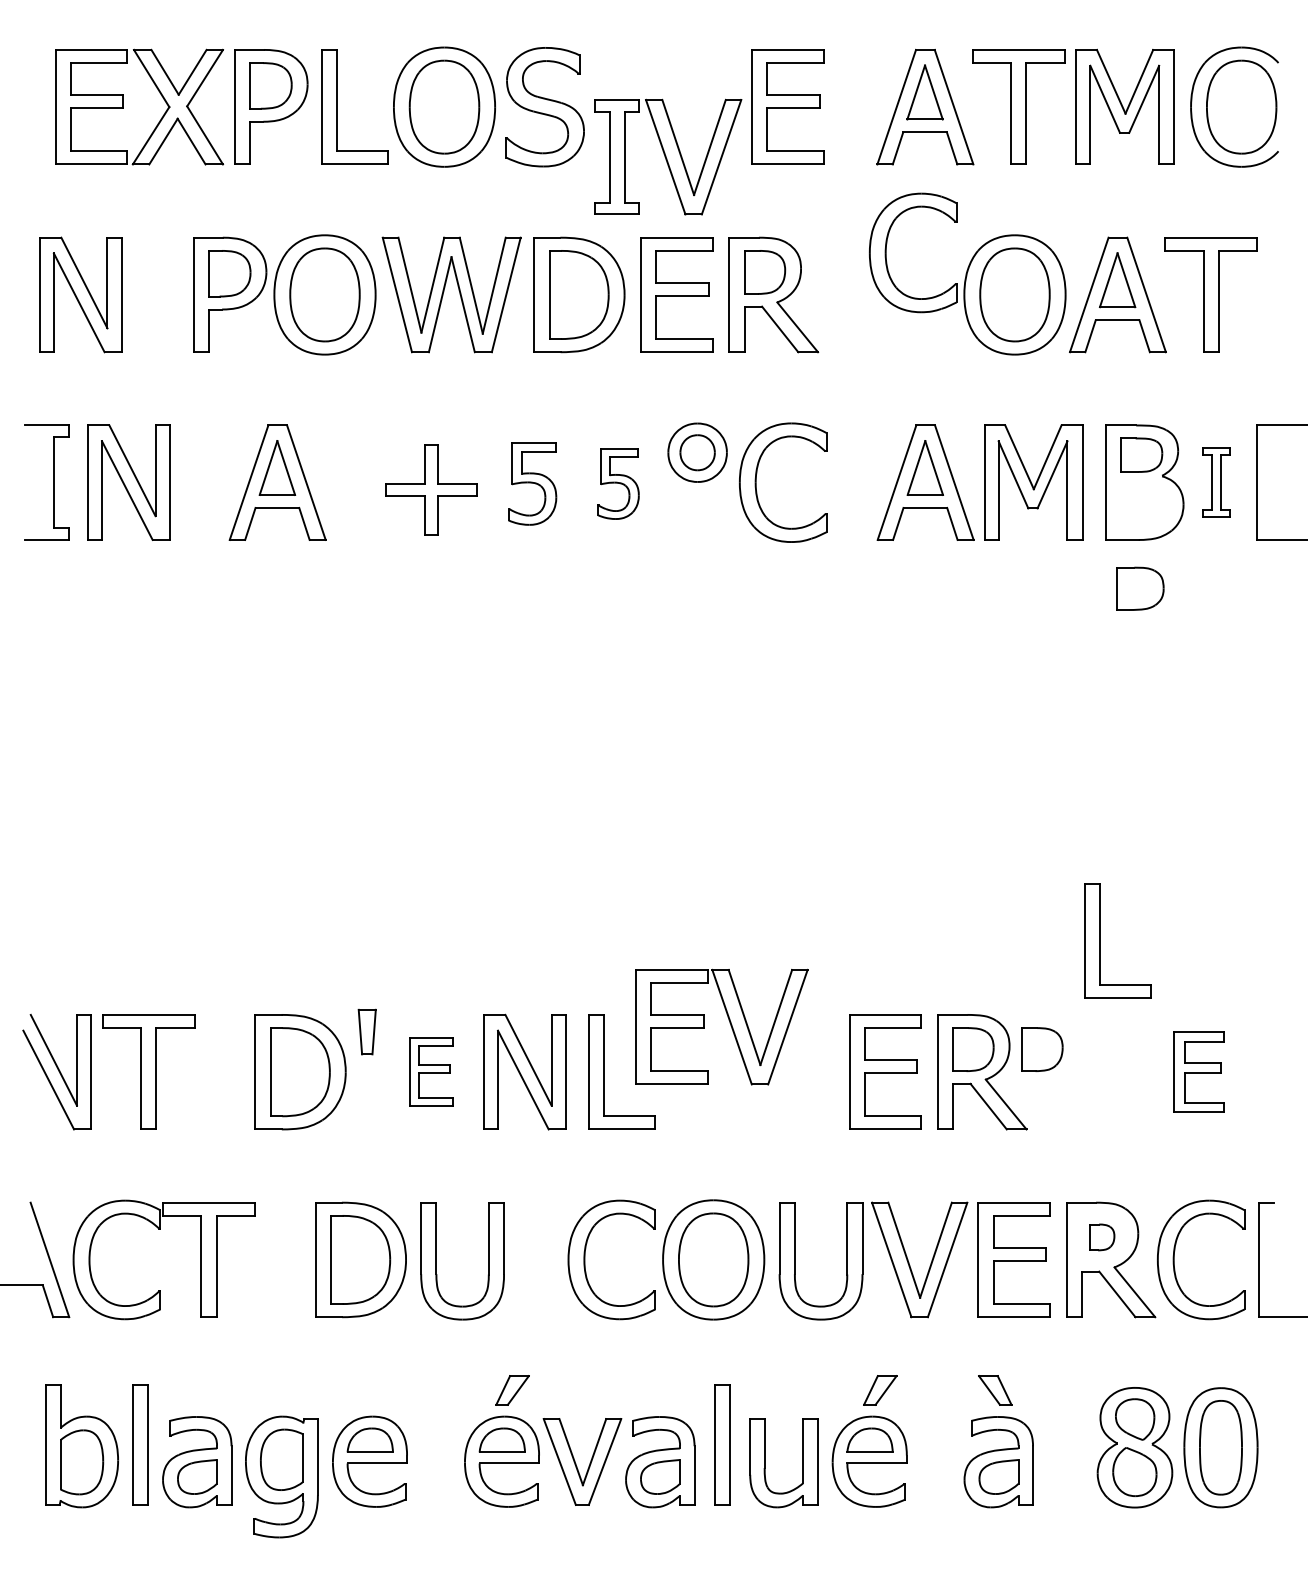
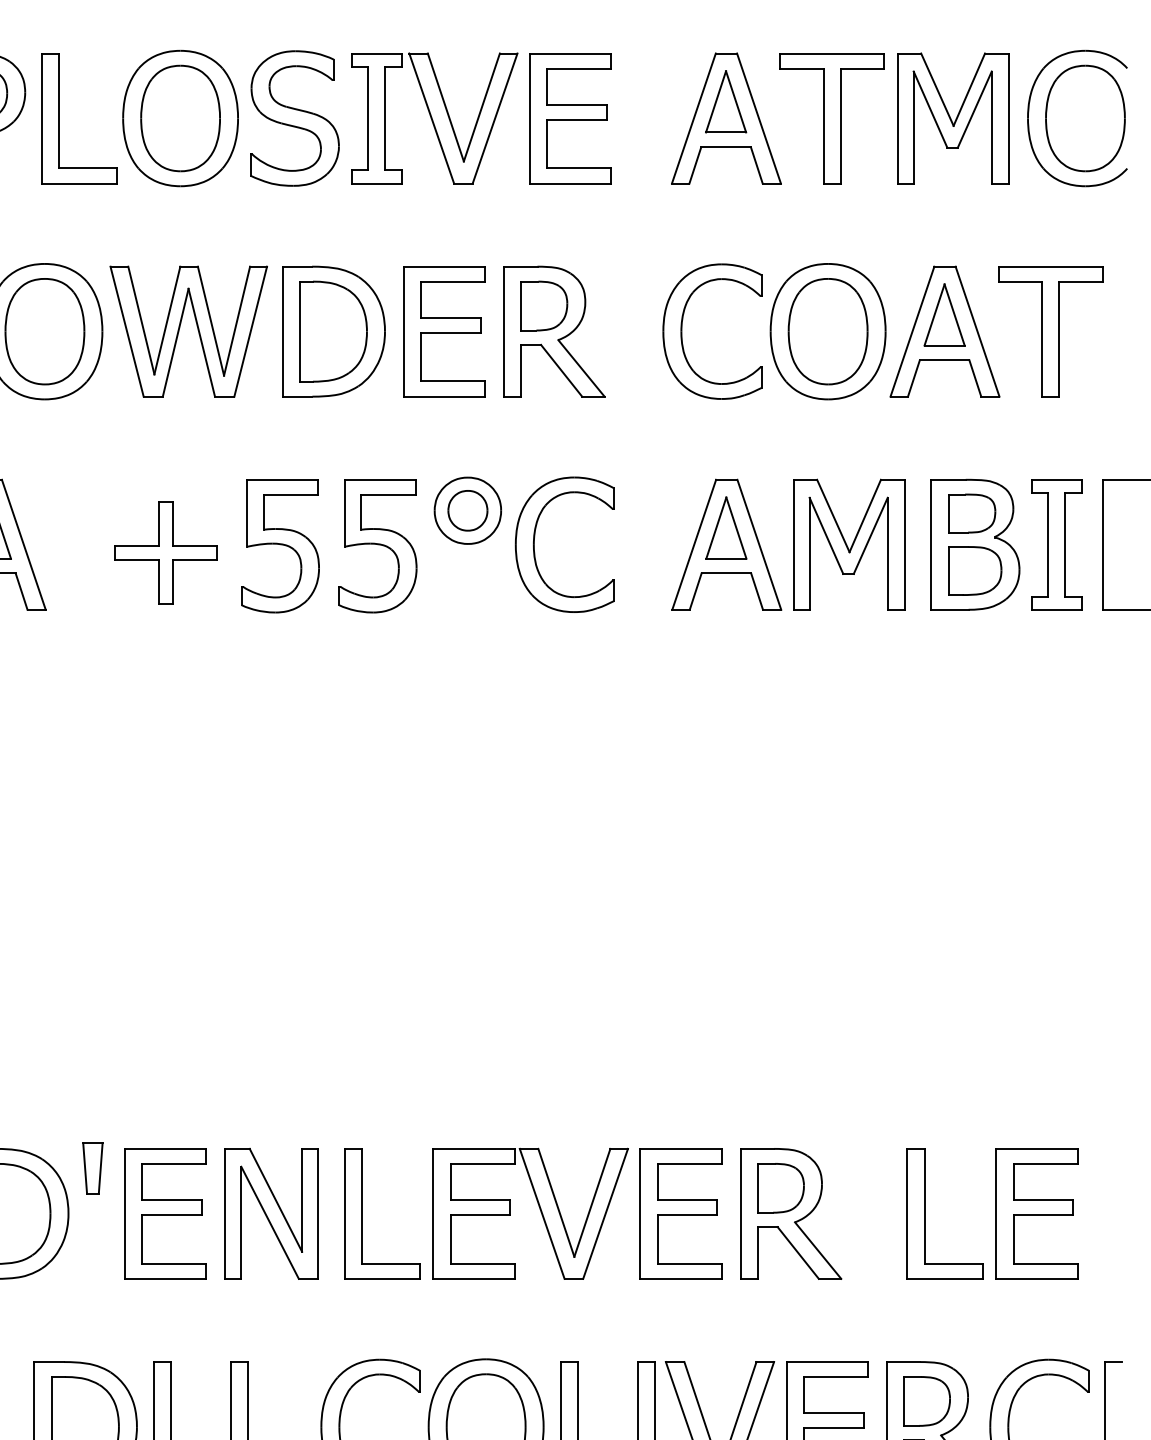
part: (668, 156) -> (434, 117), moved
part: (886, 252) -> (682, 331), moved
part: (1216, 482) -> (1056, 544), size x1.67
part: (532, 483) -> (280, 545), size x1.43
part: (618, 483) -> (378, 545), size x1.67
part: (1140, 588) -> (975, 570), moved
part: (1100, 940) -> (925, 1213), moved
part: (729, 1023) -> (539, 1209), moved
part: (1042, 1049) -> (859, 1188), removed
part: (430, 1071) -> (164, 1213), size x1.67
part: (1198, 1071) -> (1036, 1213), size x1.43
part: (1102, 1237) -> (927, 1401), size x1.67

